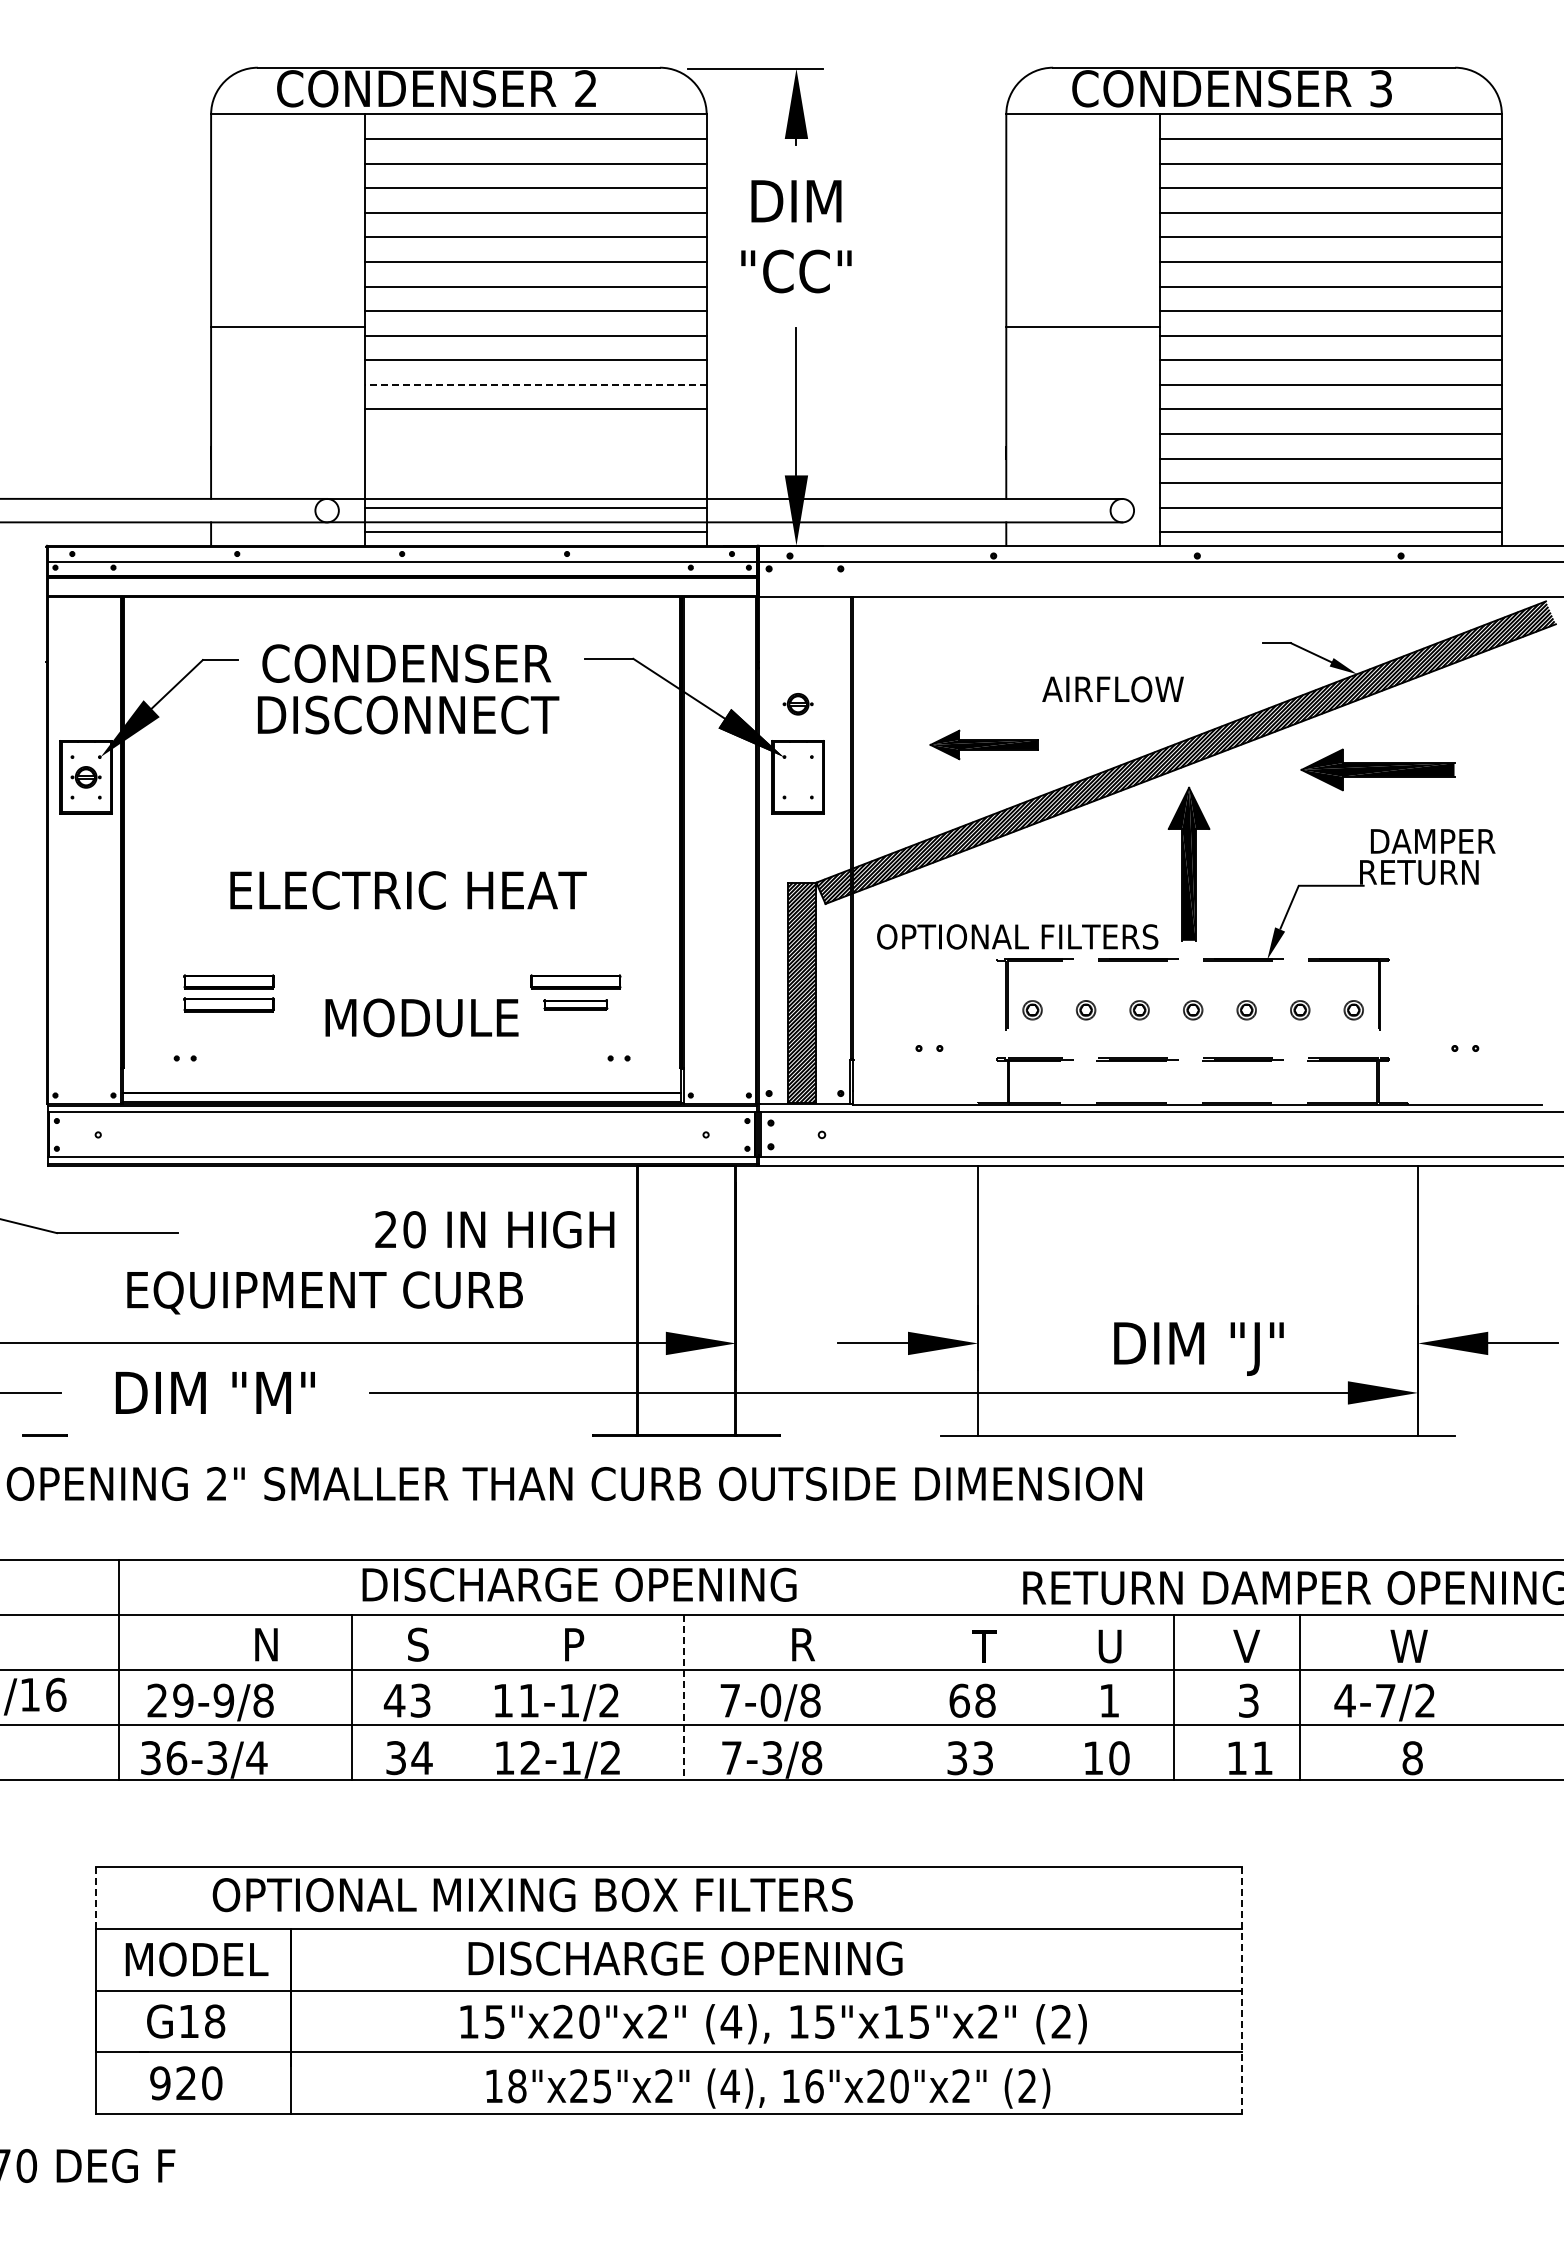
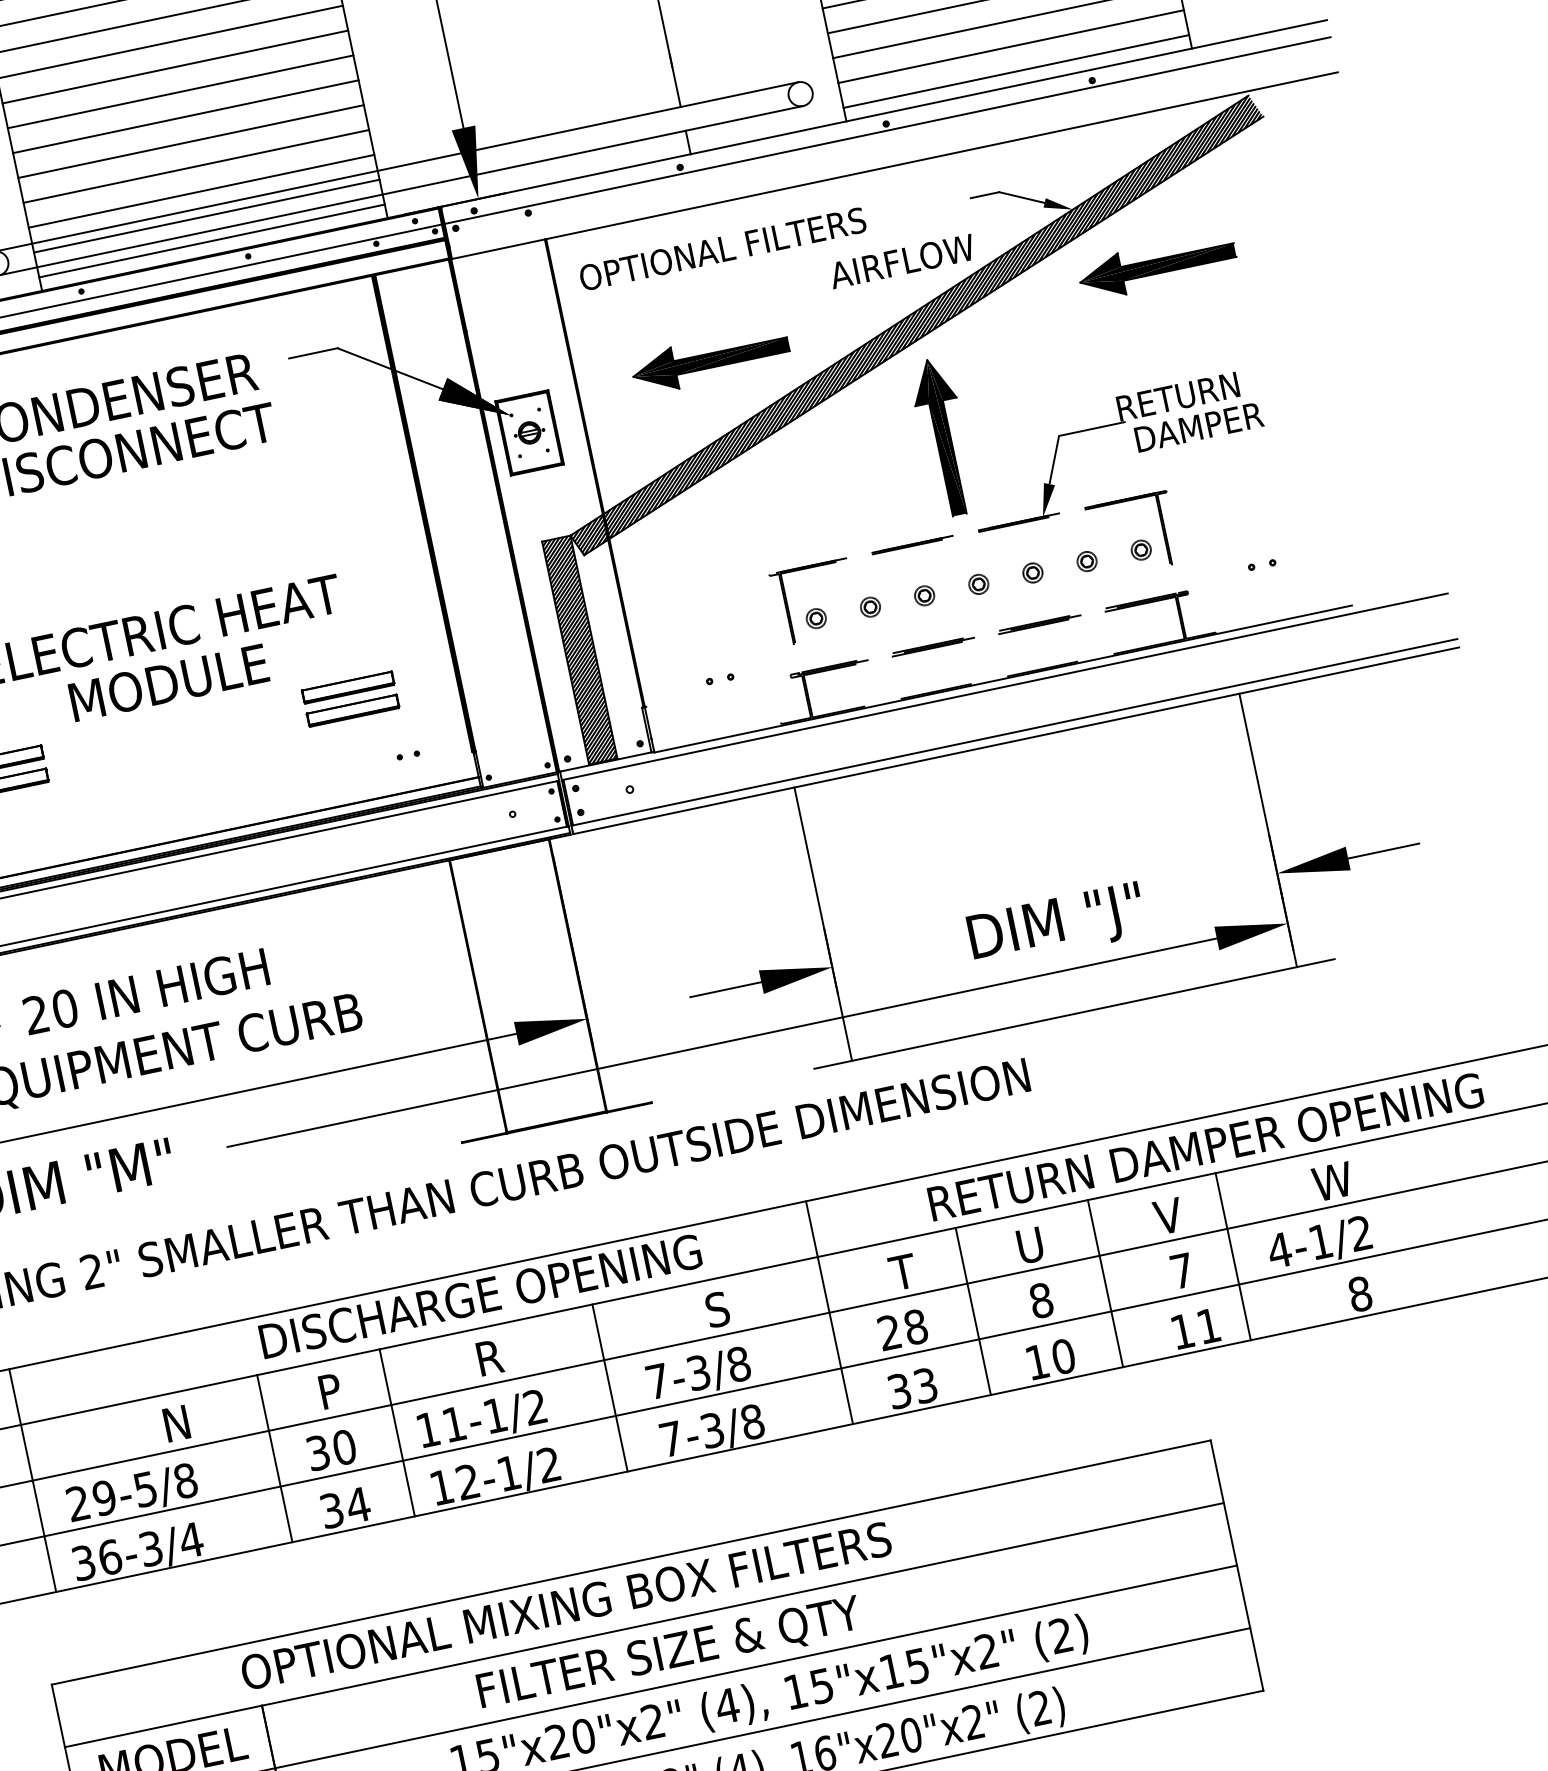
line: (535, 384) -> (180, 91), dashed -> solid
line: (535, 433) -> (190, 141), added
line: (535, 458) -> (195, 166), added
line: (535, 483) -> (201, 191), added
text: (1112, 689) -> (901, 261), moved
part: (797, 704) -> (528, 433), moved
part: (983, 744) -> (710, 360), size x1.43
part: (1377, 769) -> (1157, 266), moved
text: (1433, 841) -> (1199, 427), moved
text: (1017, 936) -> (722, 248), moved
part: (575, 1004) -> (352, 710), size x1.43
text: (421, 1017) -> (168, 682), moved
text: (494, 1229) -> (145, 991), moved
text: (418, 1644) -> (330, 1391), S -> P
text: (802, 1644) -> (718, 1309), R -> S
text: (578, 1645) -> (492, 1357), P -> R
line: (906, 1669) -> (829, 1312), added
line: (473, 1697) -> (397, 1432), added
line: (683, 1697) -> (609, 1388), dashed -> solid
line: (1042, 1697) -> (972, 1311), added
text: (223, 1700) -> (145, 1489), 29-9/8 -> 29-5/8
text: (406, 1700) -> (330, 1450), 43 -> 30
text: (770, 1700) -> (698, 1372), 7-0/8 -> 7-3/8
text: (959, 1700) -> (889, 1332), 68 -> 28
text: (1109, 1700) -> (1041, 1300), 1 -> 8
text: (1248, 1700) -> (1181, 1270), 3 -> 7
text: (1385, 1700) -> (1320, 1241), 4-7/2 -> 4-1/2
text: (532, 1895) -> (565, 1606), moved
line: (96, 1897) -> (58, 1715), dashed -> solid
text: (685, 1960) -> (667, 1653), DISCHARGE OPENING -> FILTER SIZE & QTY
line: (1241, 1990) -> (1236, 1565), dashed -> solid

